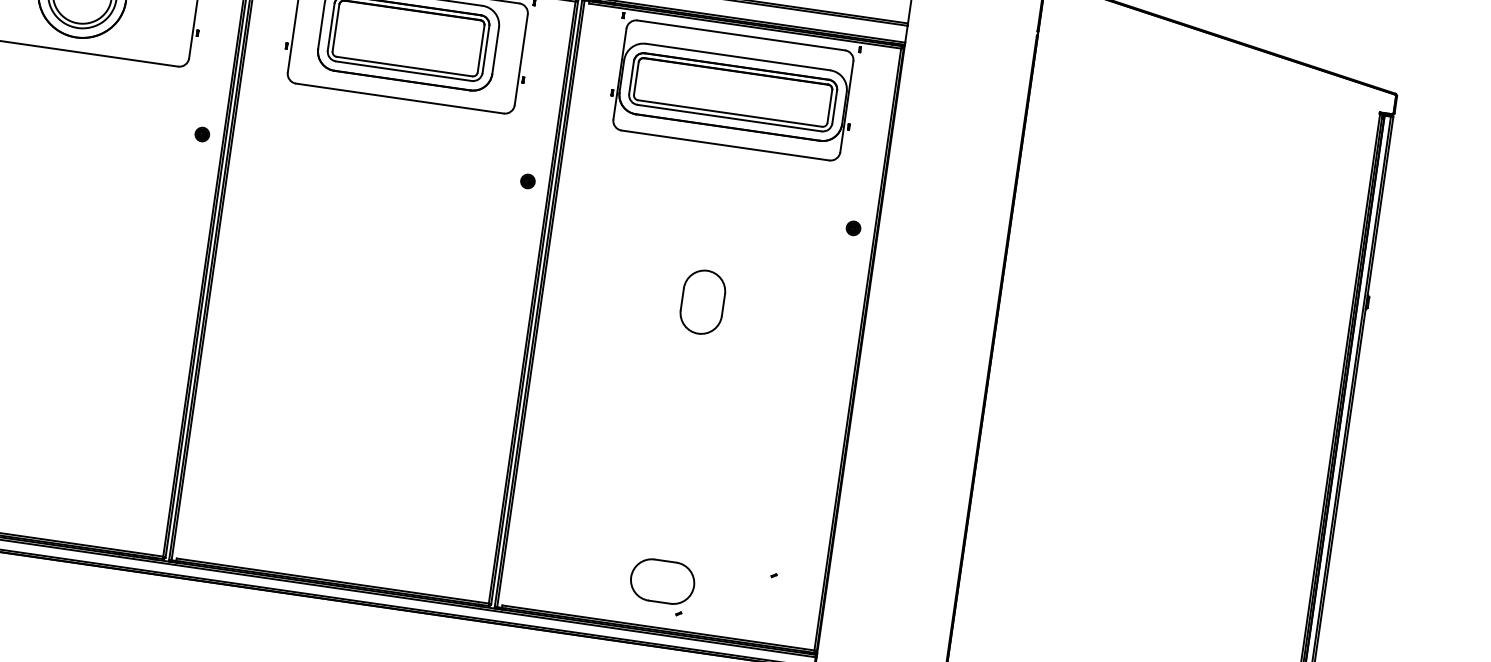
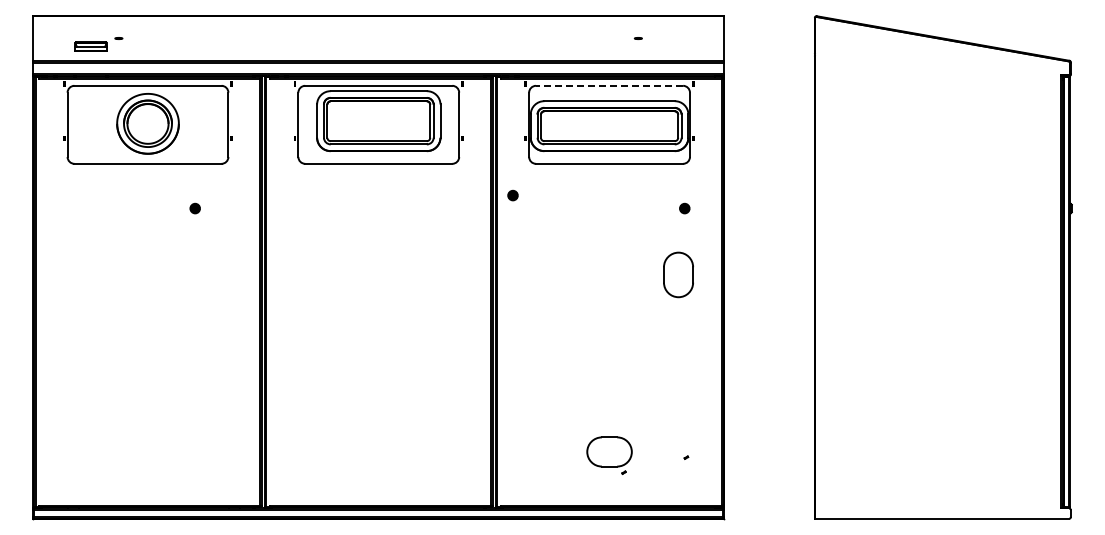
line: (741, 34) -> (609, 85), solid -> dashed
part: (201, 134) -> (194, 208), moved
part: (527, 181) -> (512, 195), moved
part: (853, 228) -> (684, 208), moved
part: (702, 301) -> (678, 274), moved
part: (661, 586) -> (609, 455), moved

